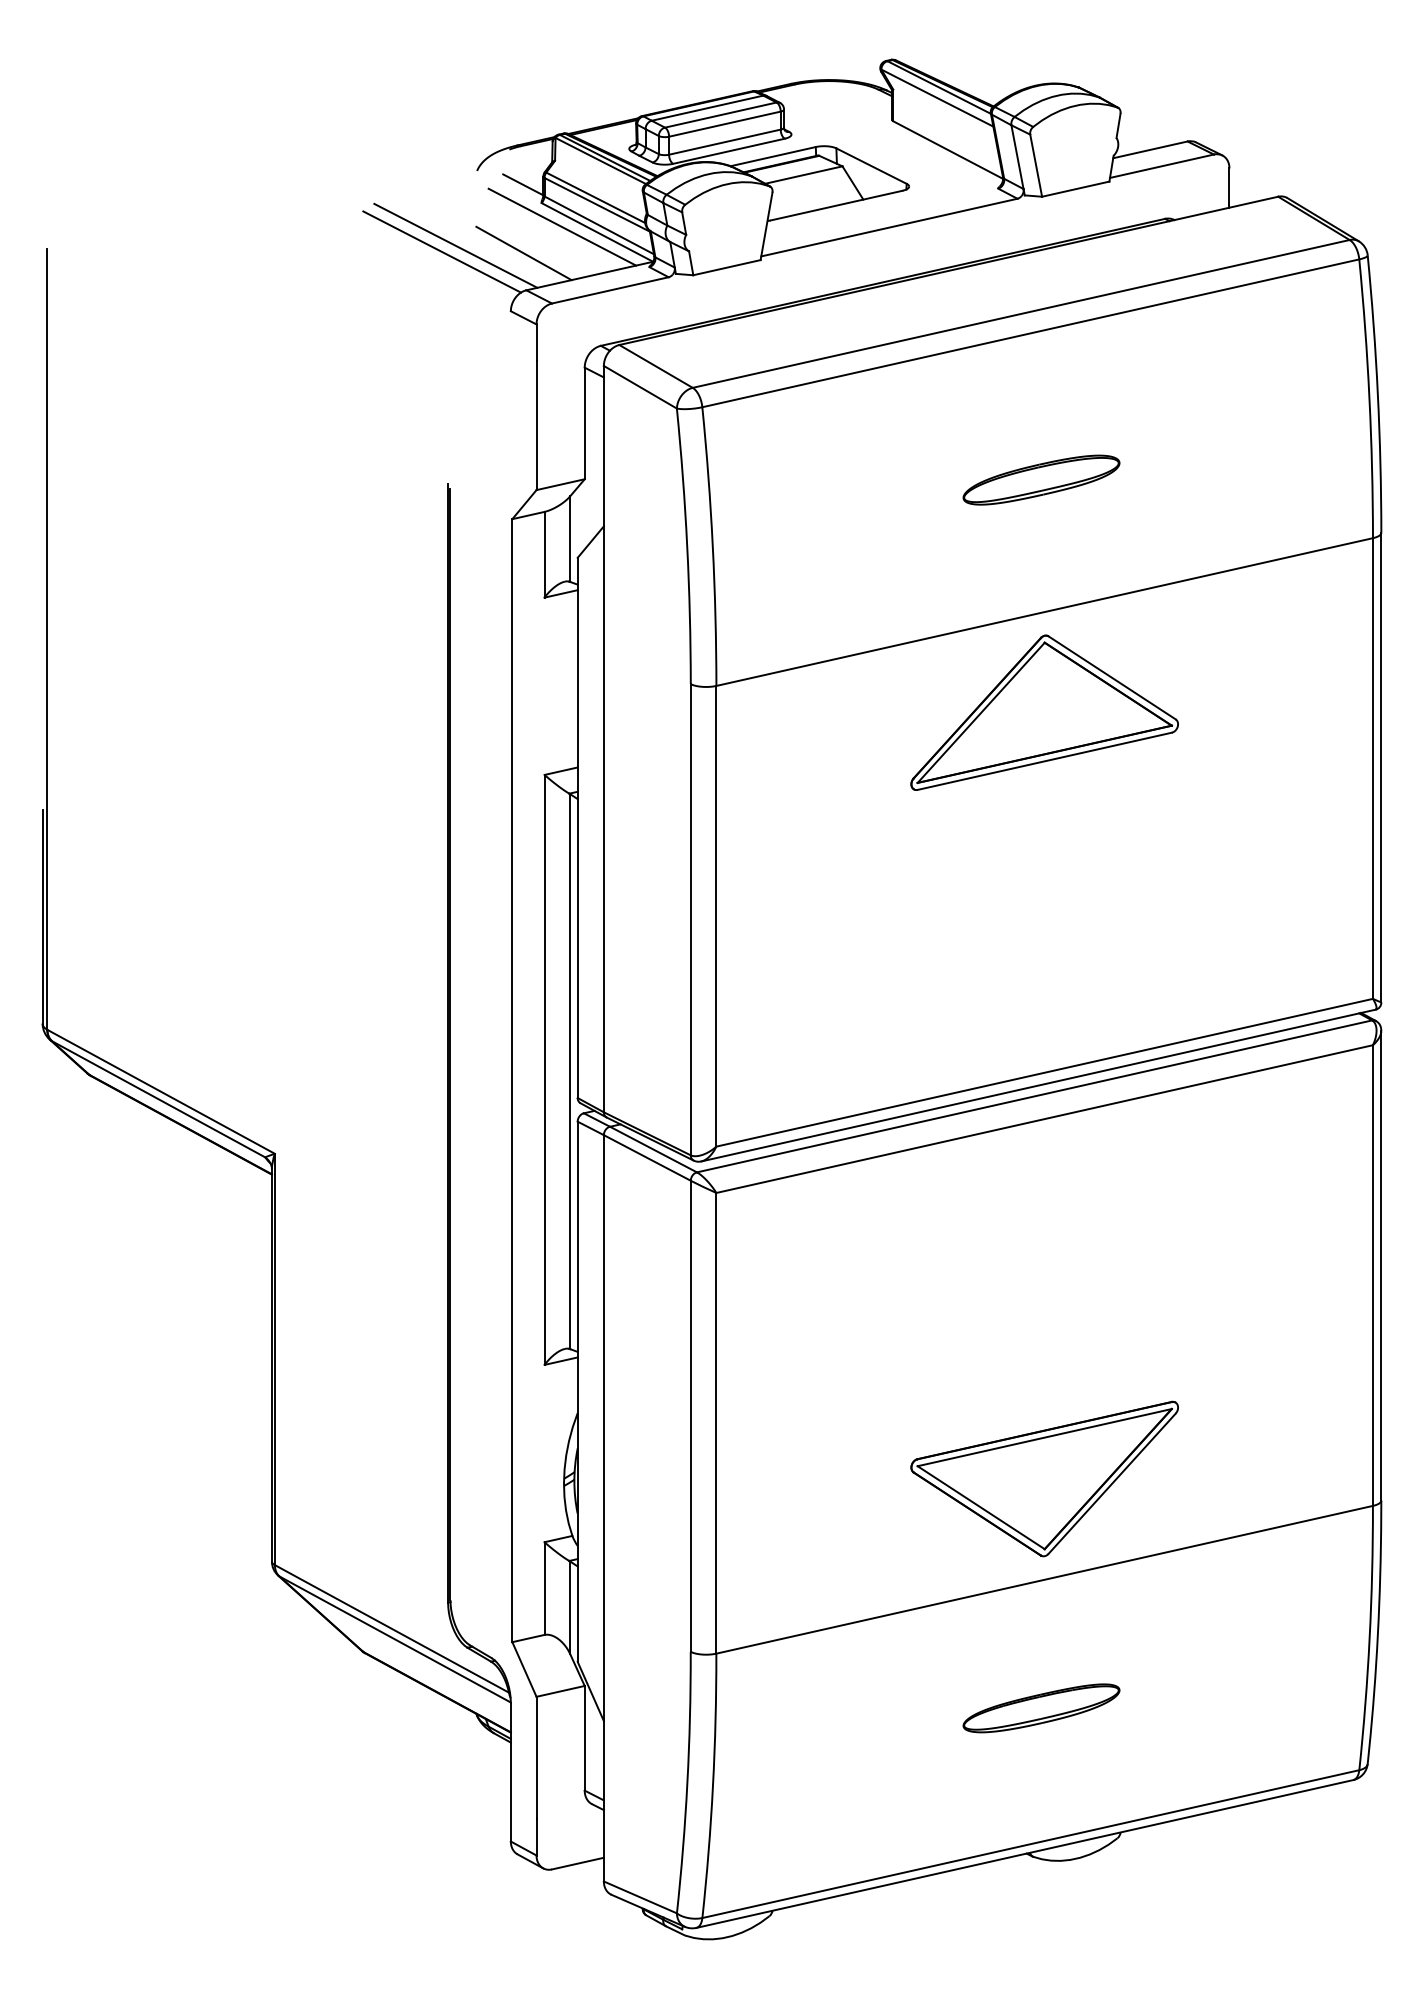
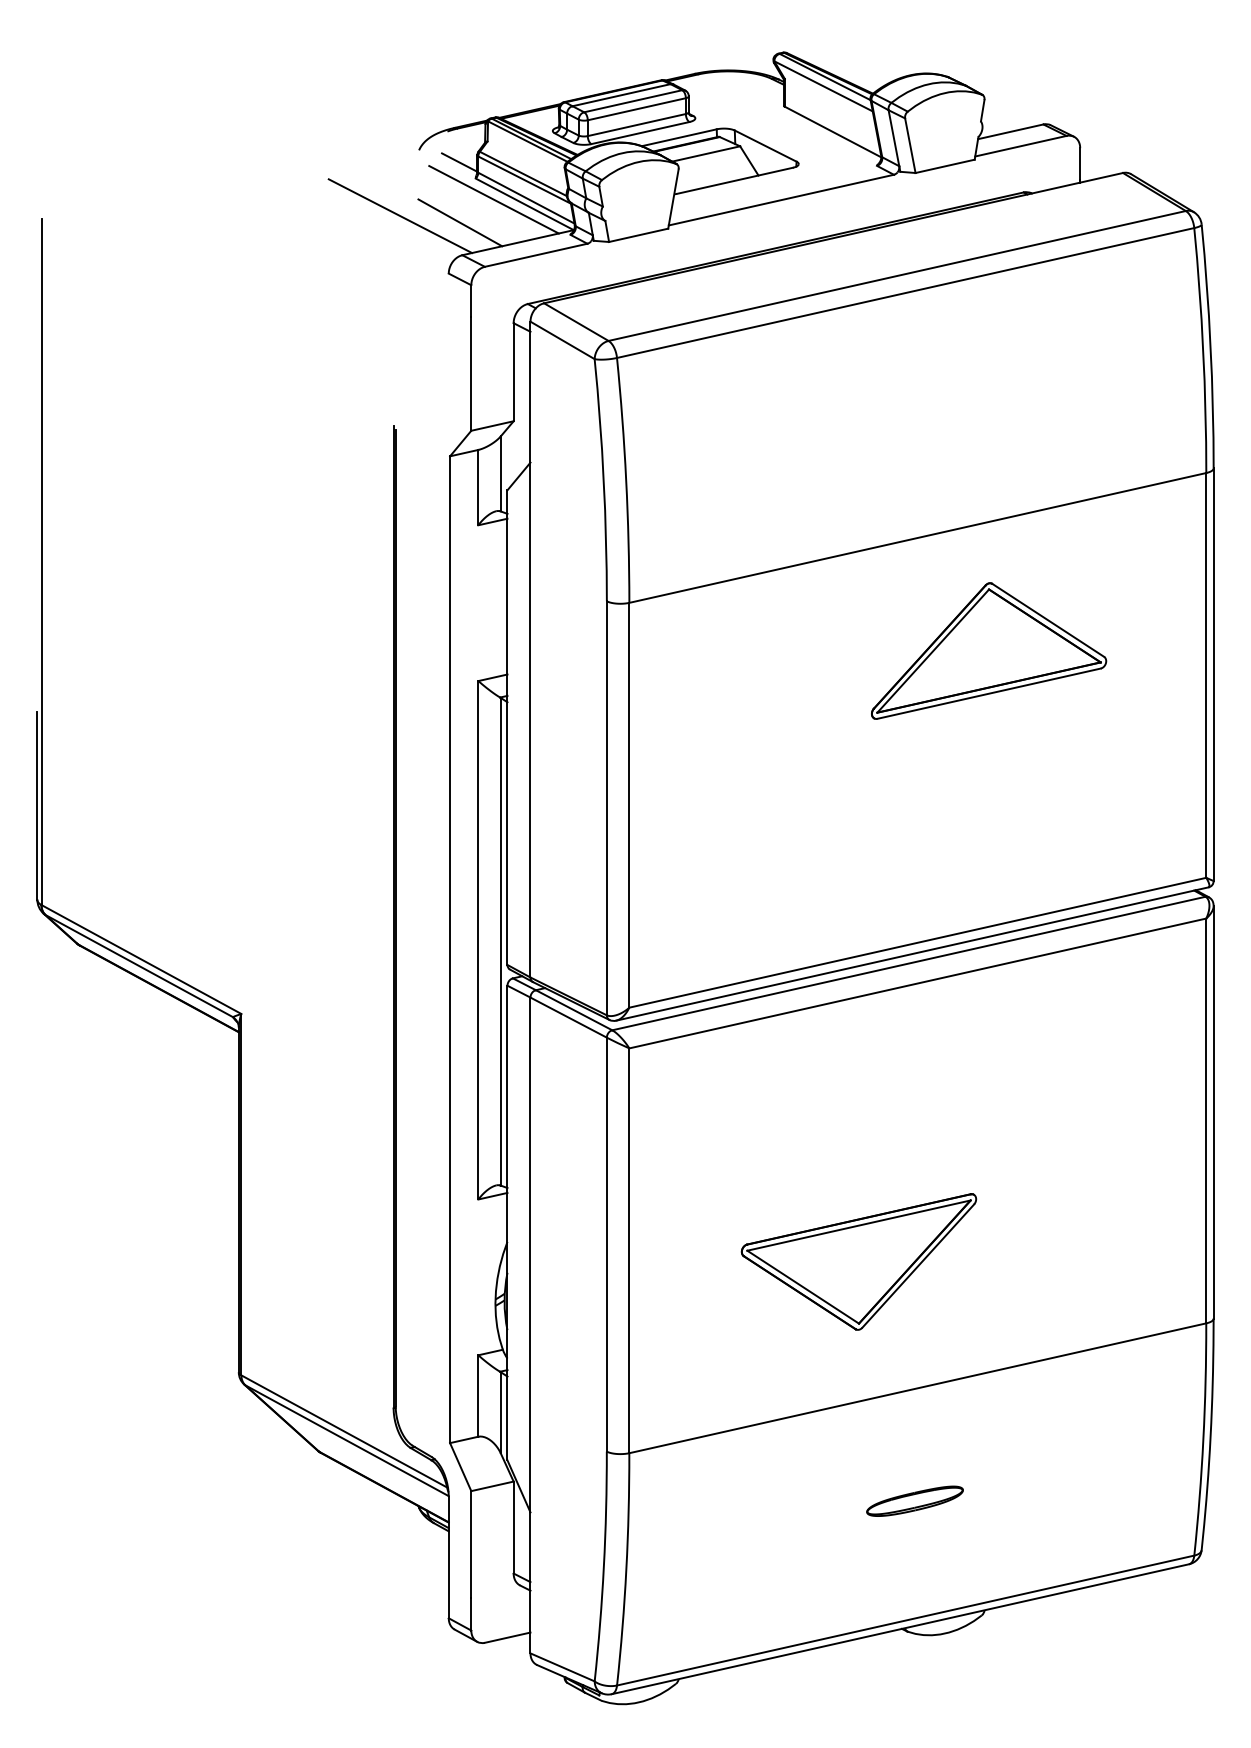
line: (441, 251) -> (387, 221), removed
part: (1041, 479) -> (915, 421), removed
part: (1044, 712) -> (988, 650), moved
part: (1044, 1478) -> (858, 1261), moved
part: (1041, 1708) -> (915, 1501), size x0.7

